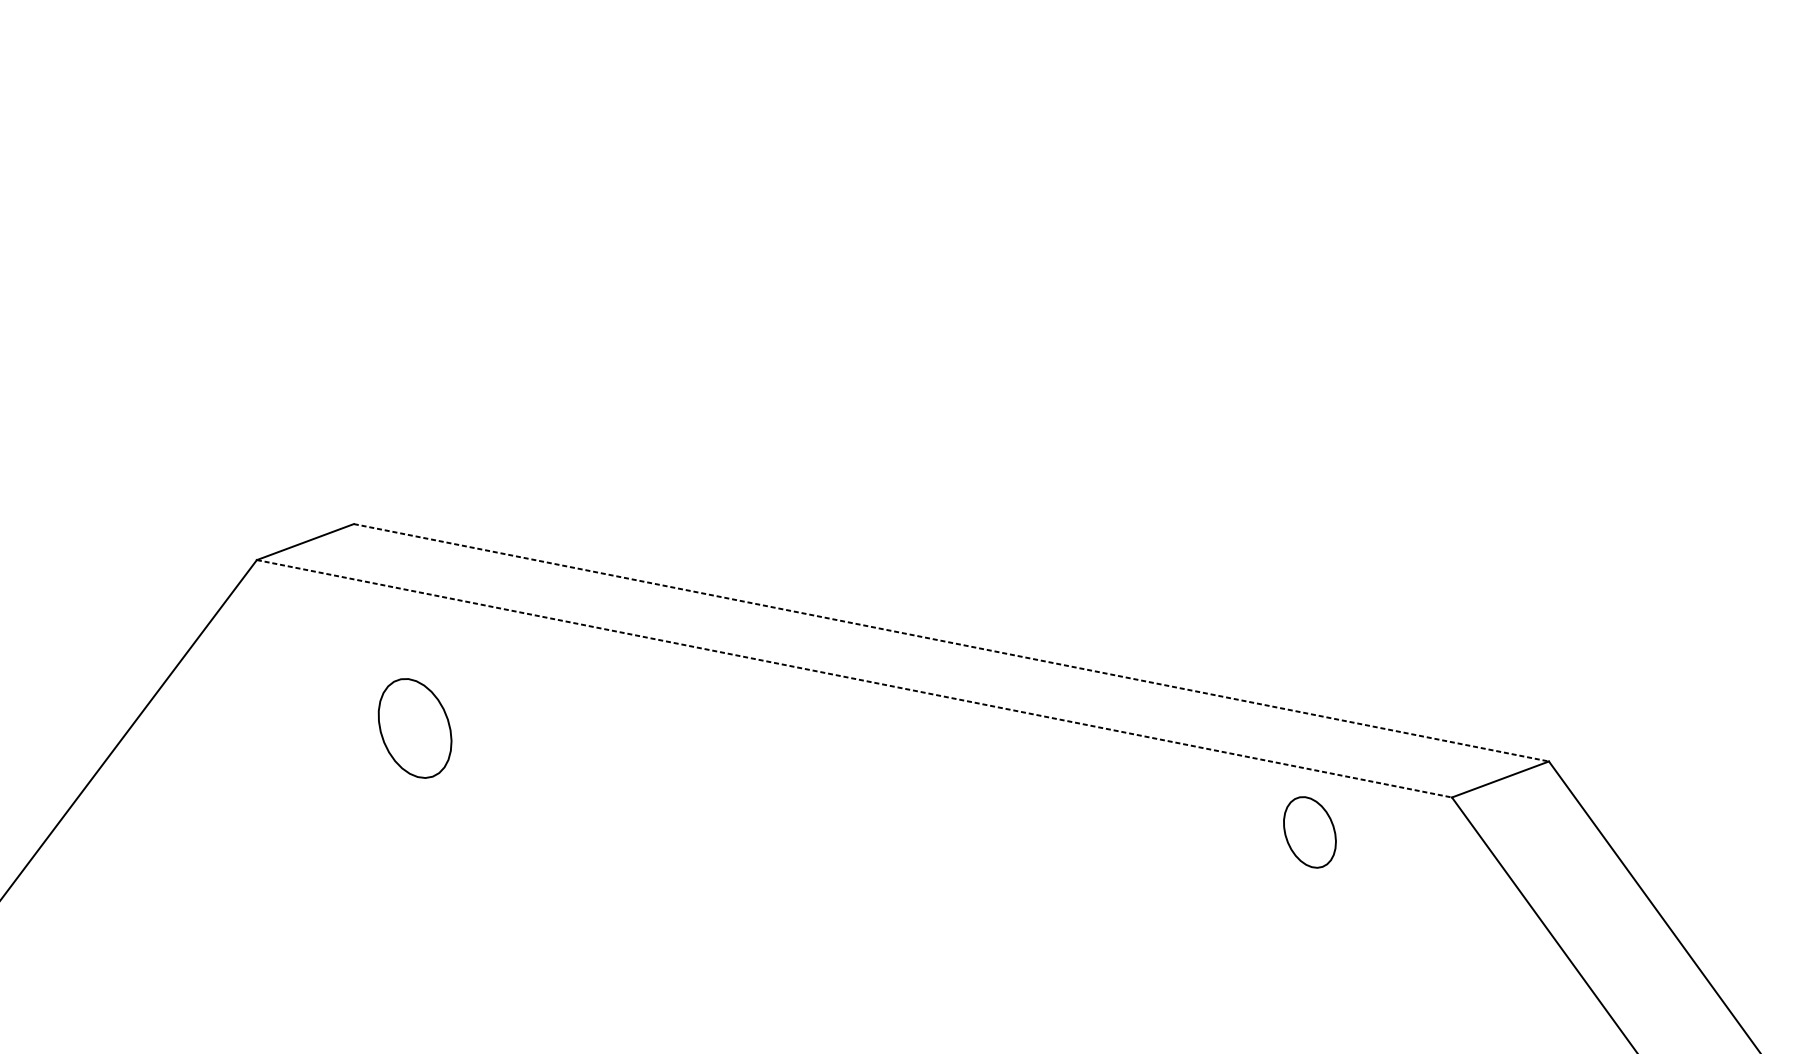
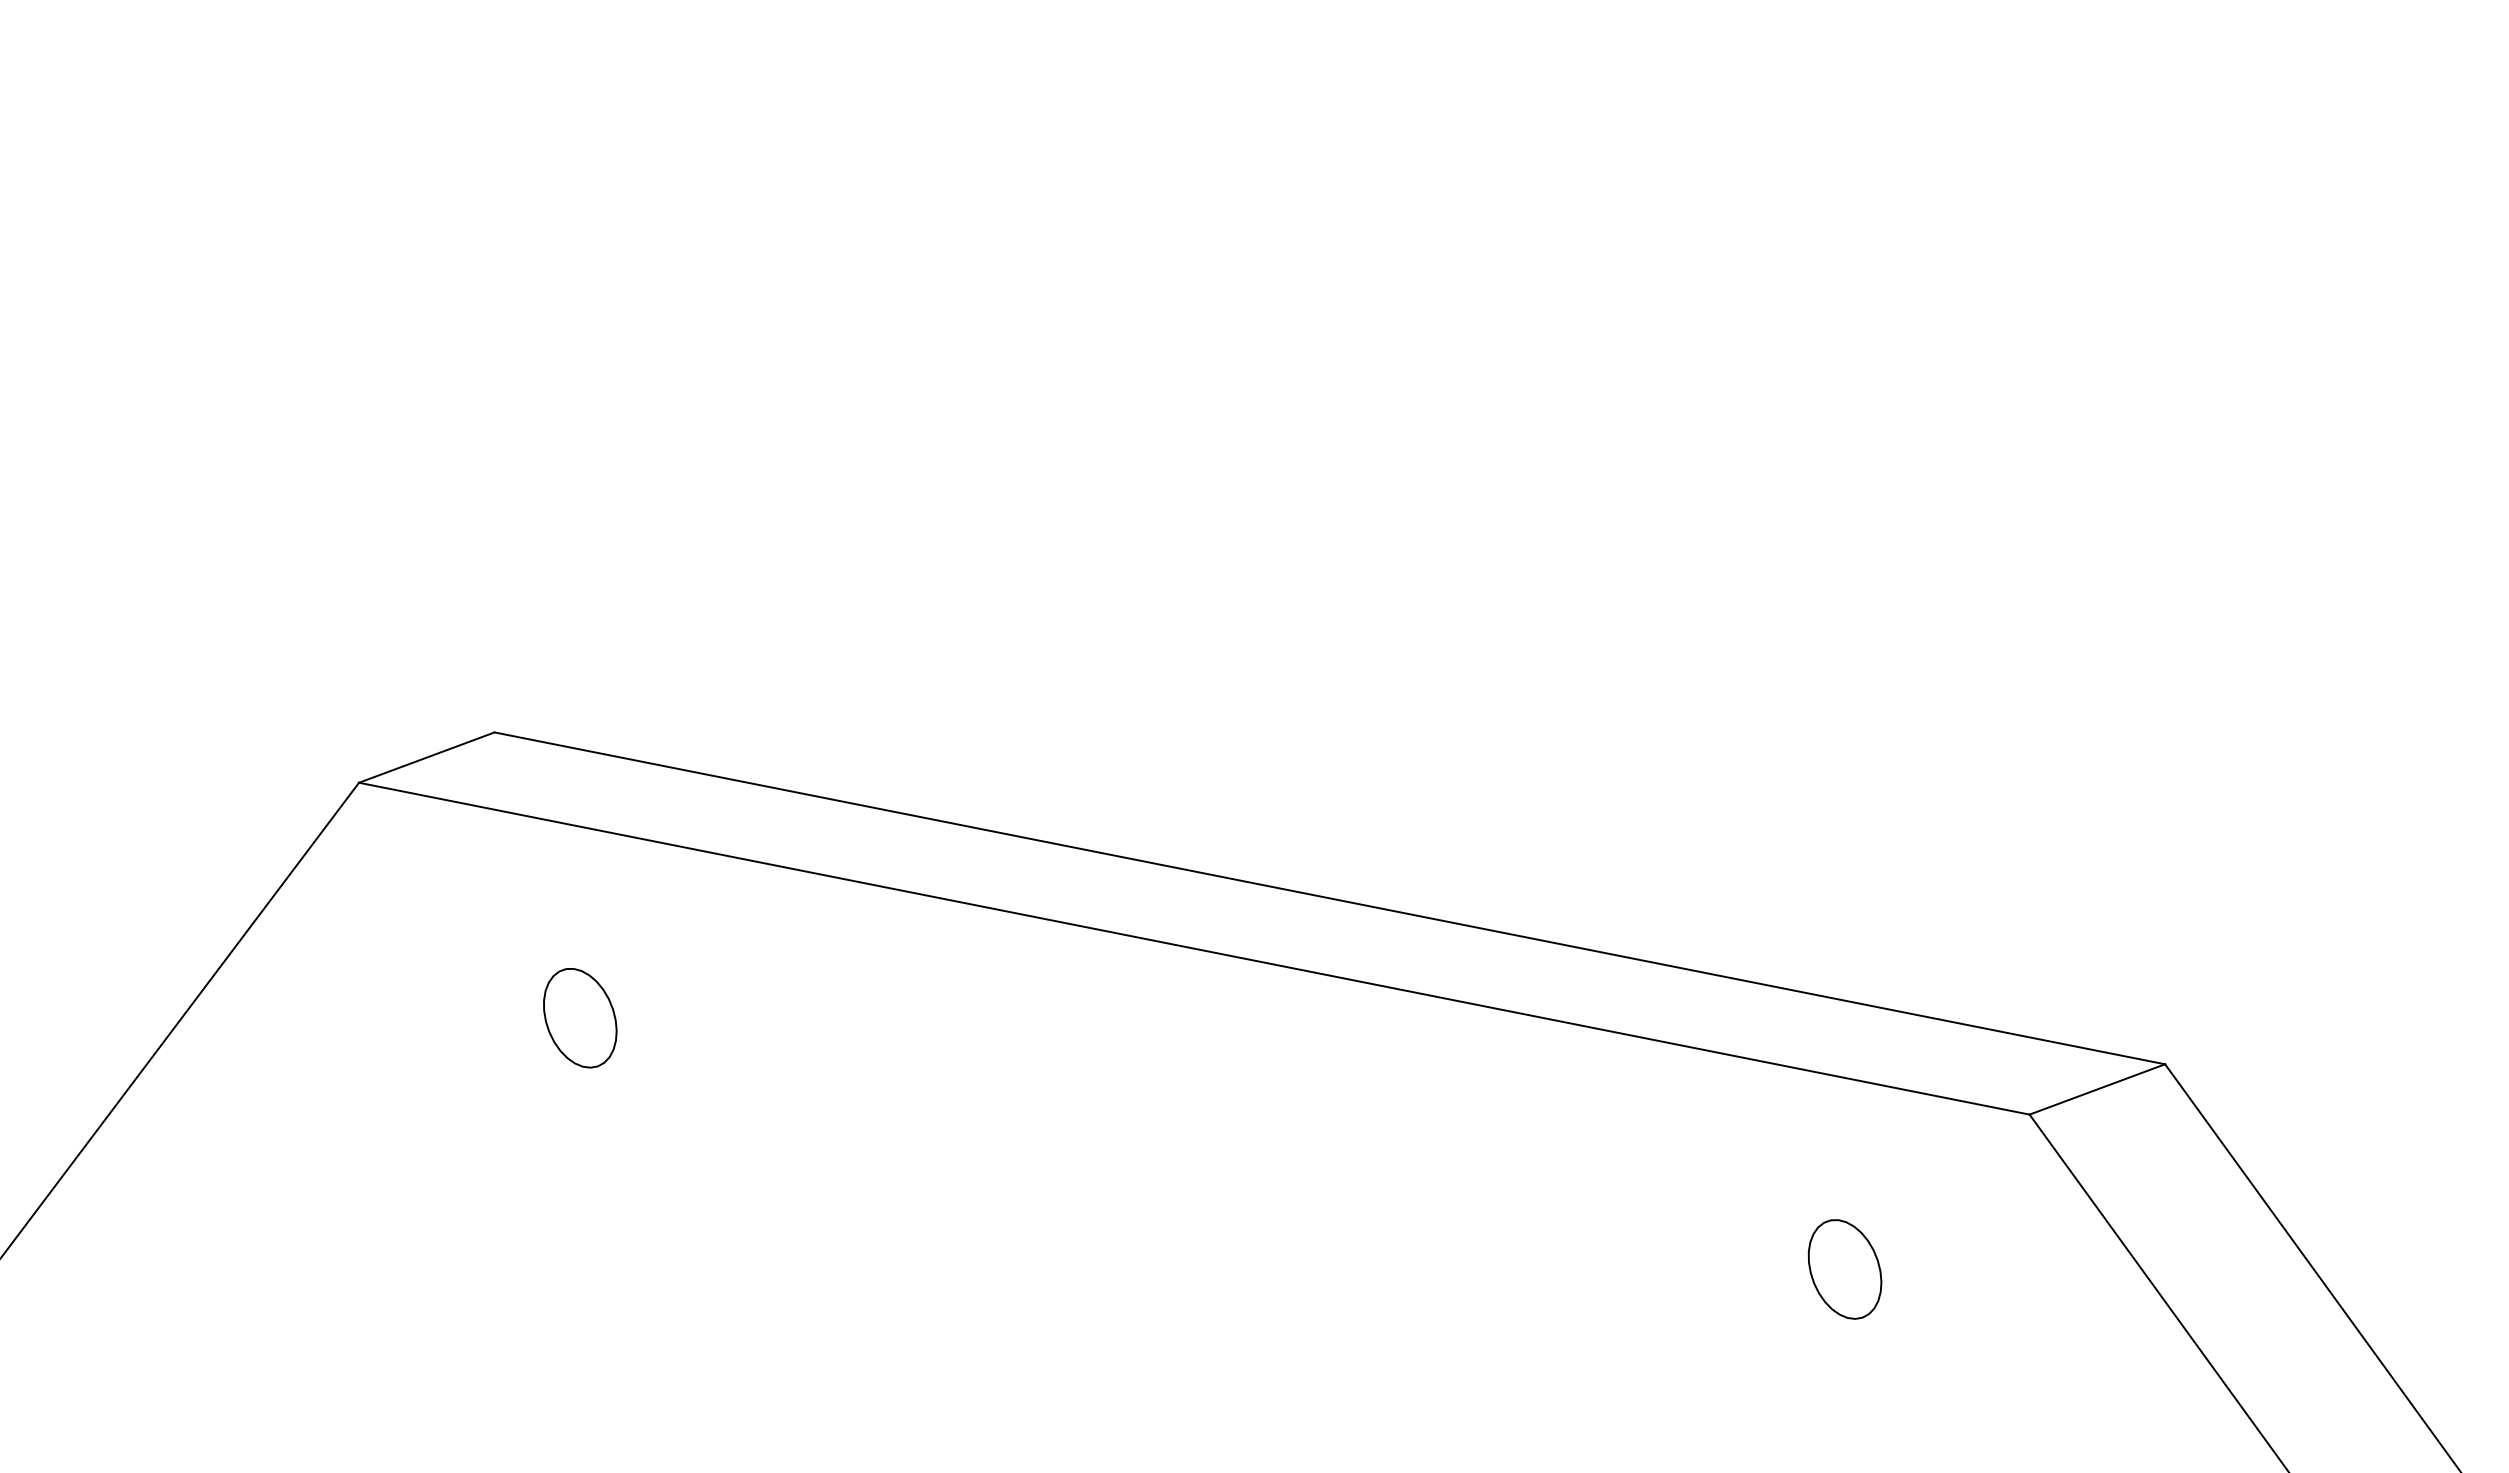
line: (951, 642) -> (1329, 898), dashed -> solid
line: (854, 678) -> (1194, 948), dashed -> solid
part: (415, 728) -> (580, 1018), size x0.71
part: (1309, 832) -> (1844, 1269), moved

